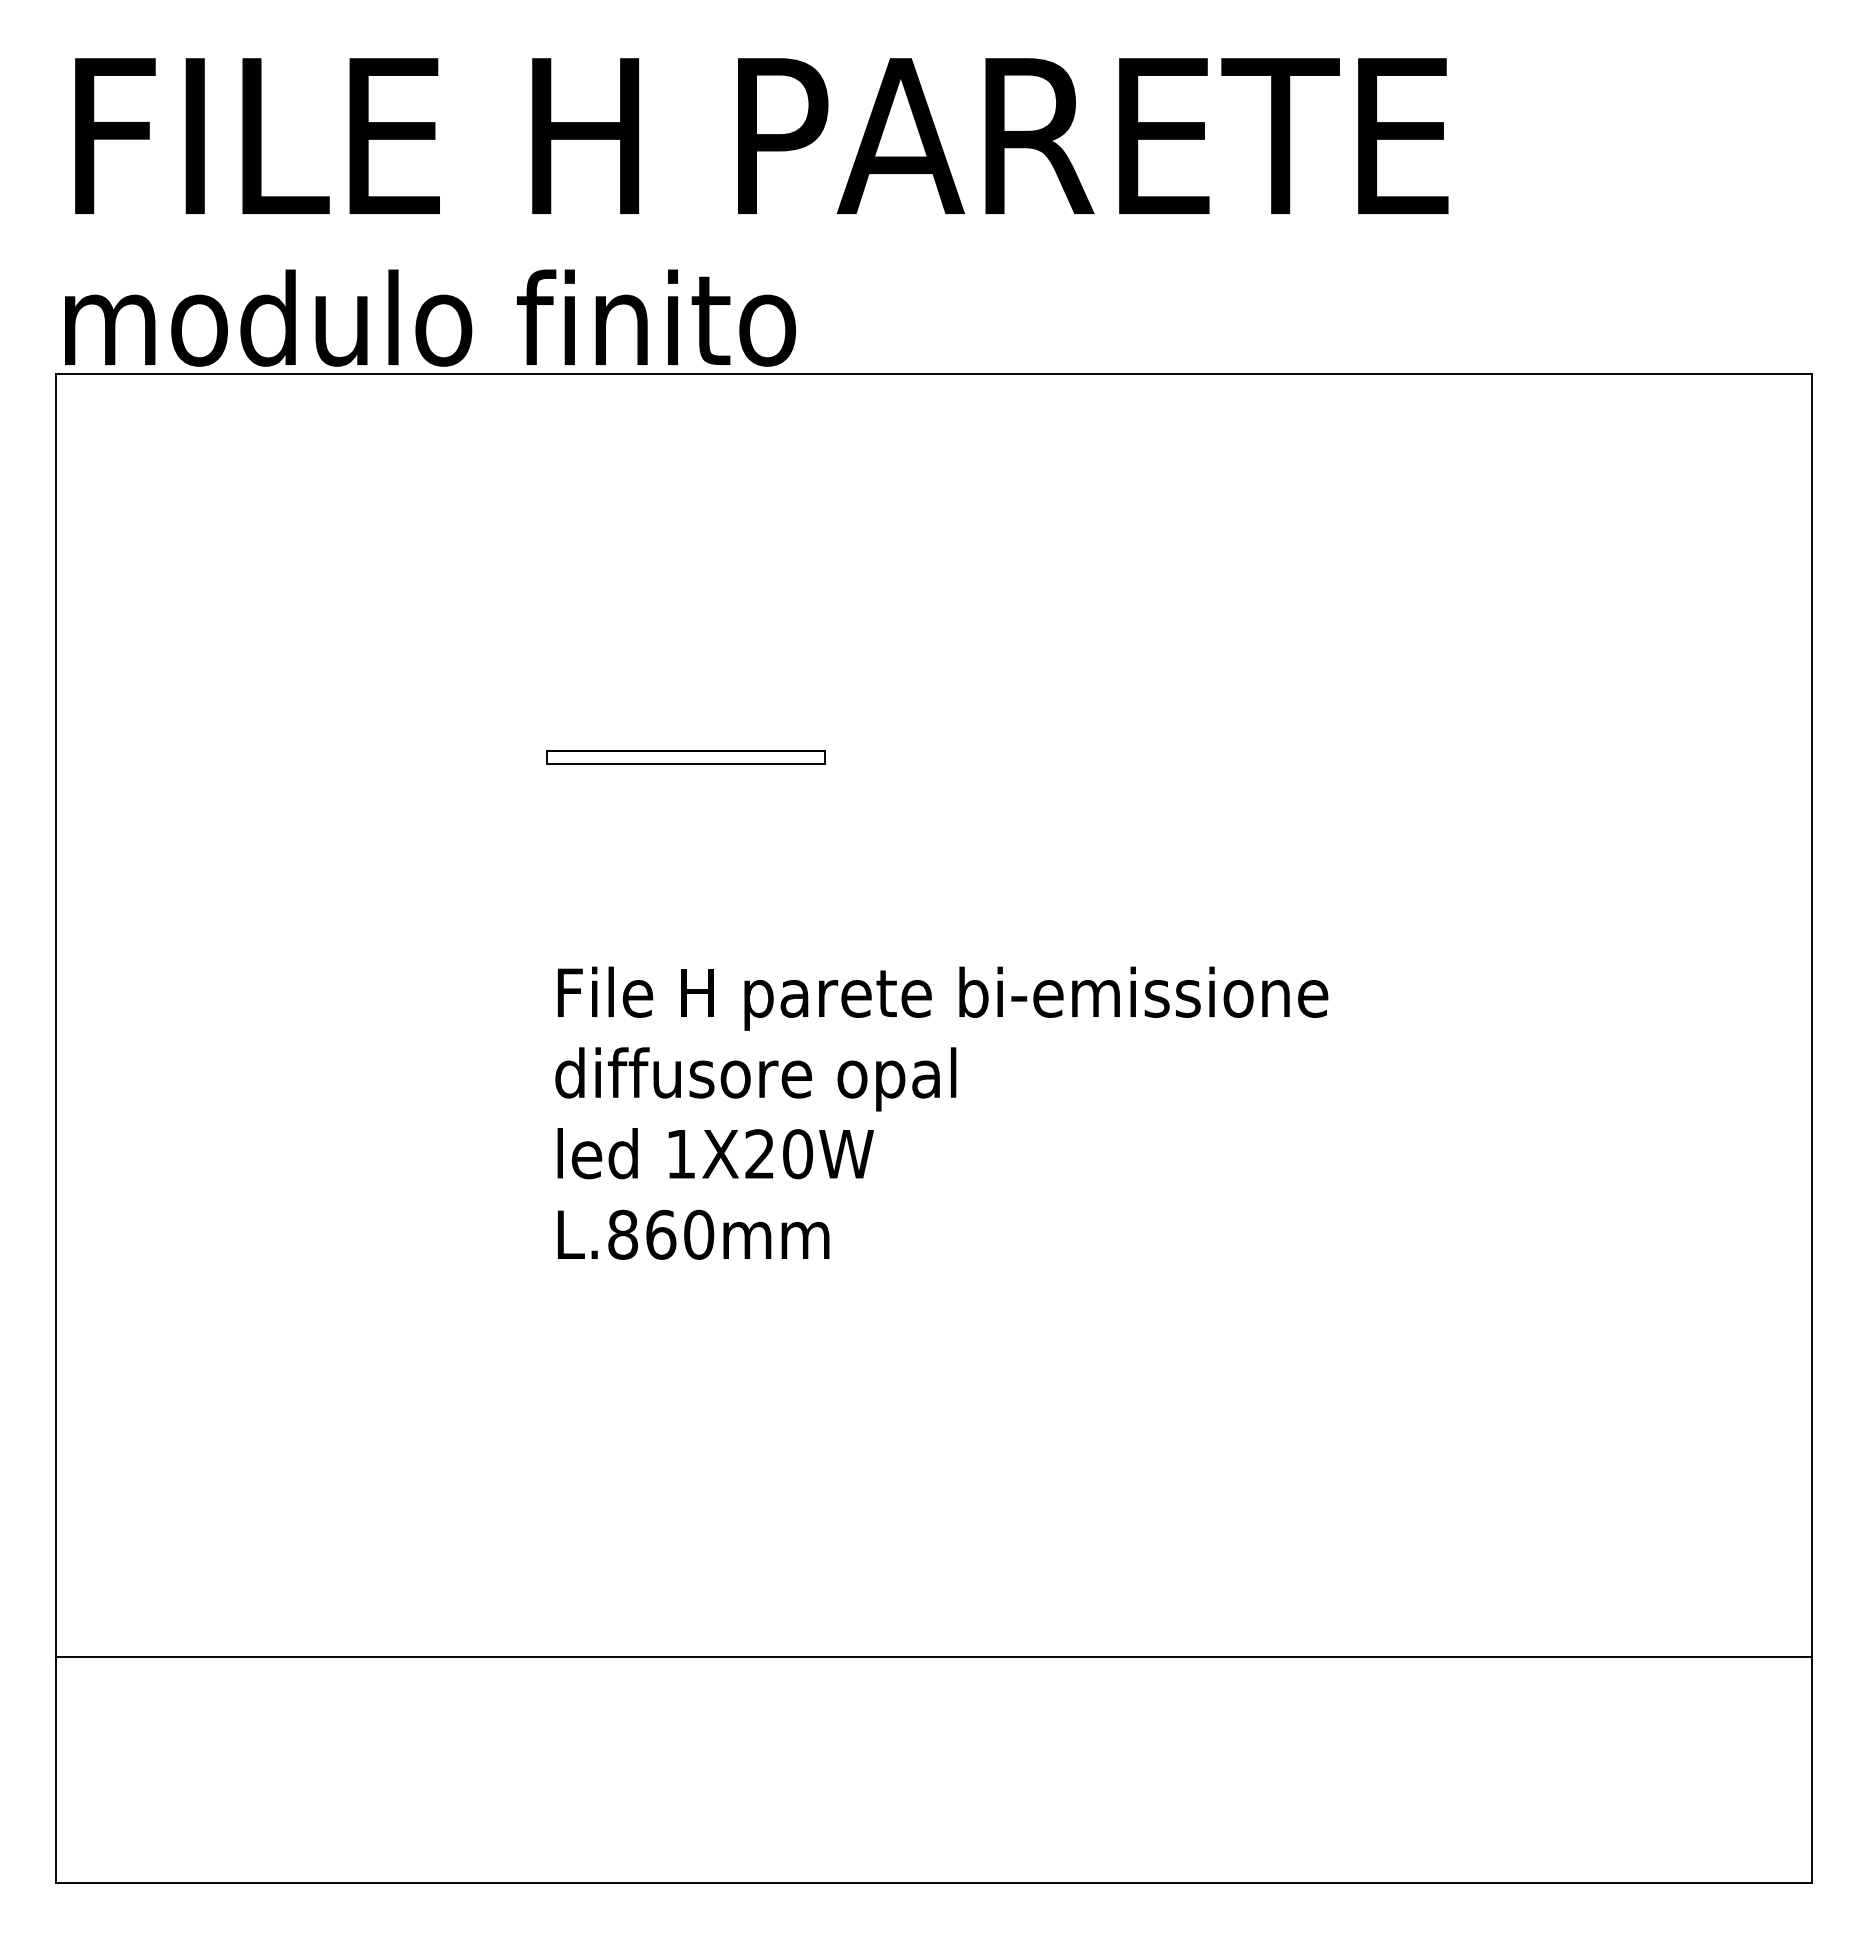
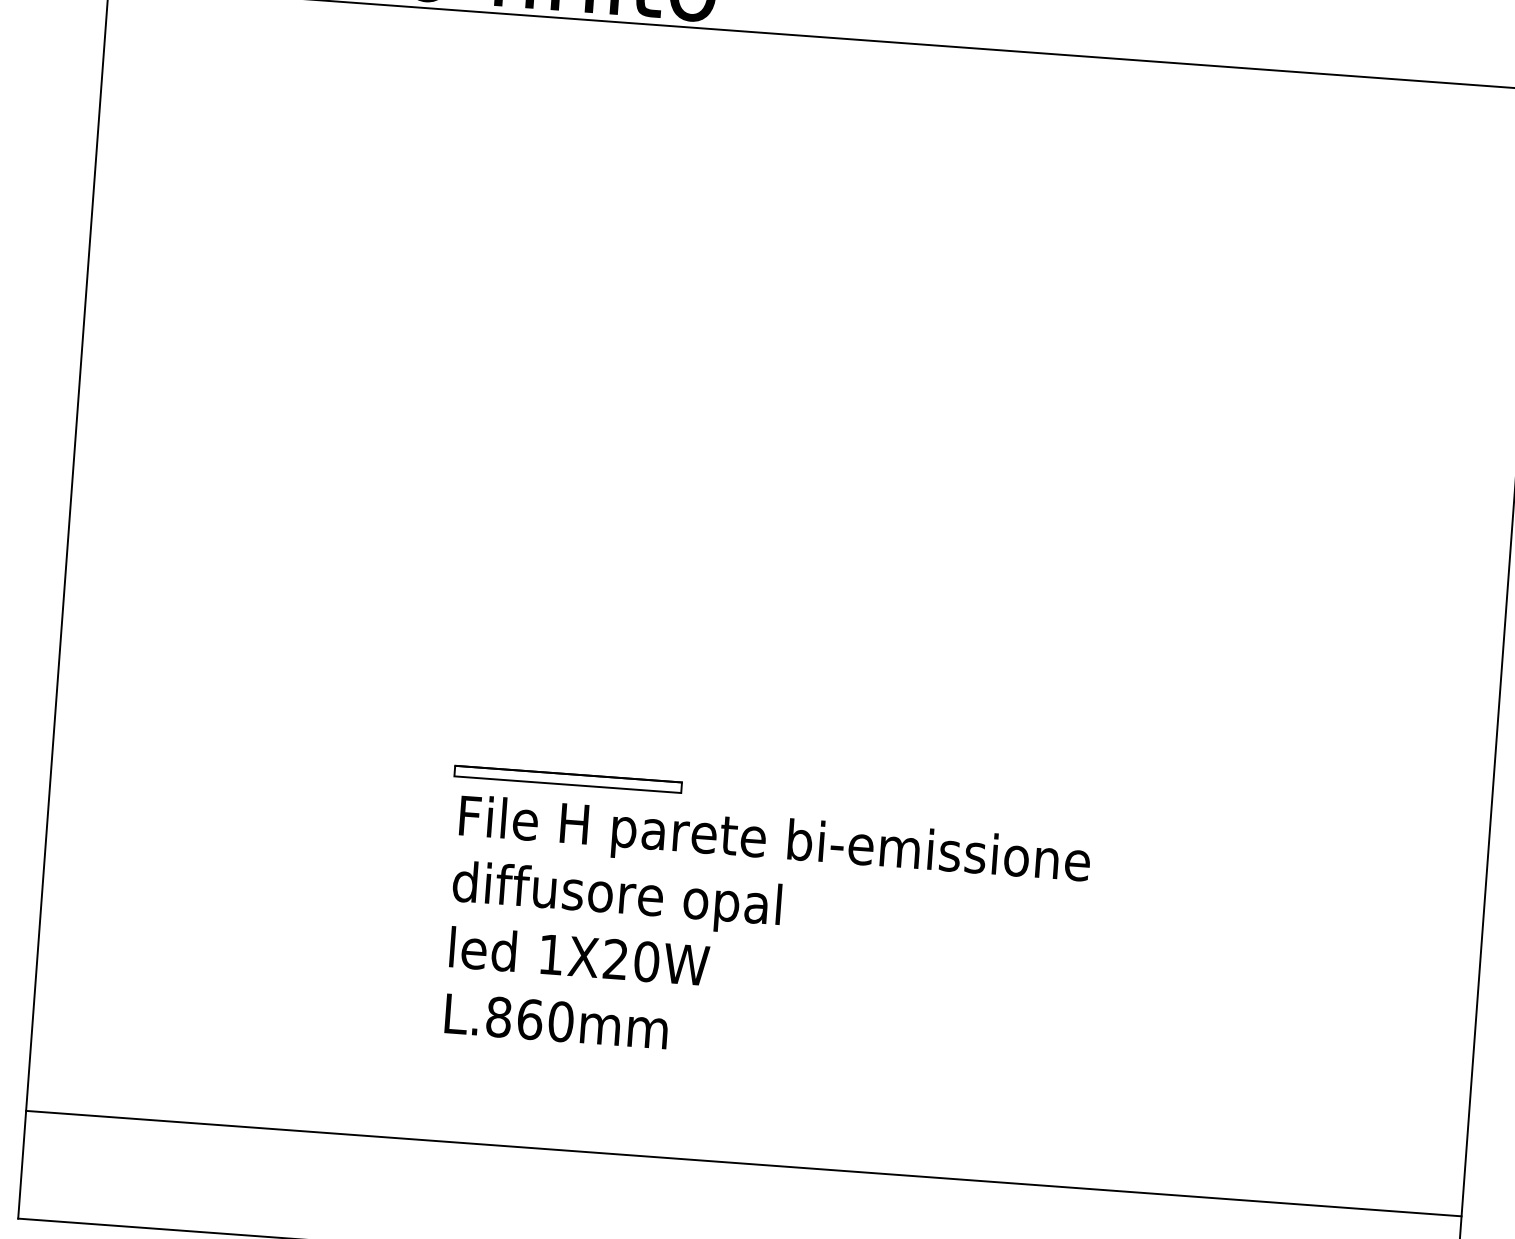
part: (685, 757) -> (567, 779), moved
text: (941, 1112) -> (766, 936), moved
line: (933, 1657) -> (743, 1163), moved

